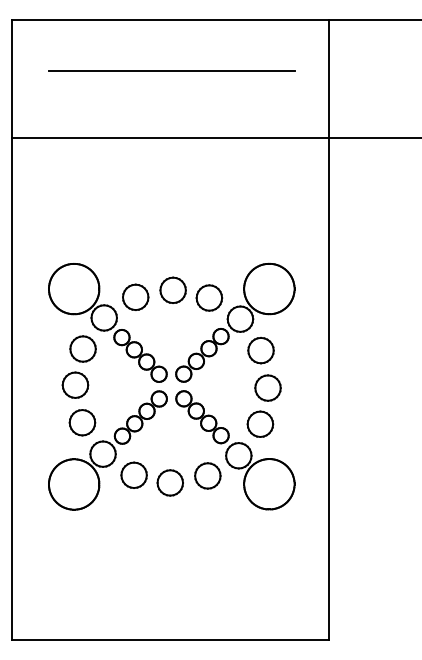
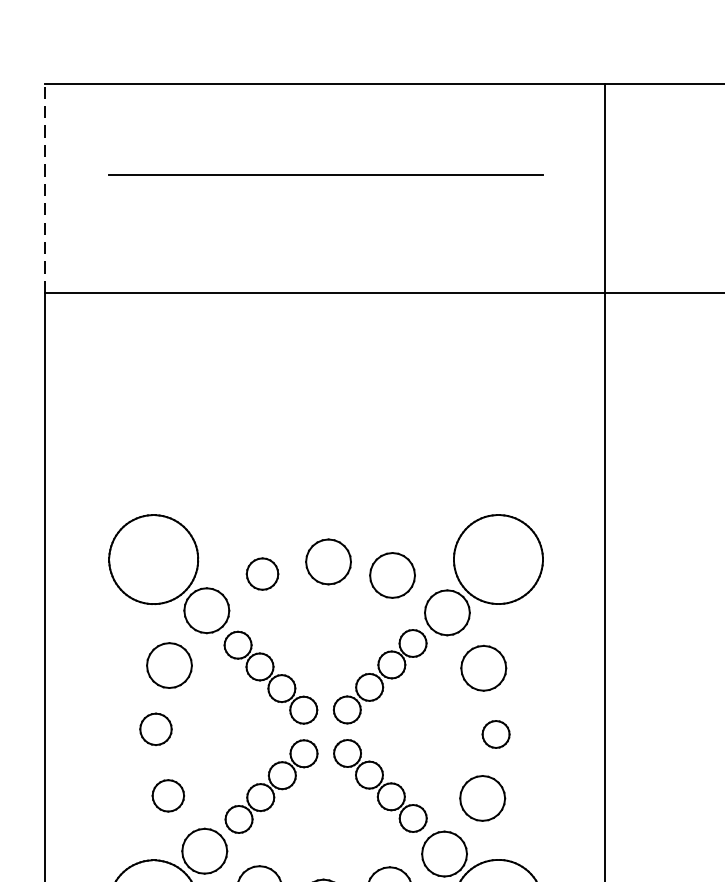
line: (12, 78) -> (44, 187), solid -> dashed
part: (135, 296) -> (262, 572), size x0.7
part: (75, 384) -> (156, 728), size x0.7
part: (267, 387) -> (495, 733), size x0.6
part: (82, 422) -> (168, 795), size x0.7

